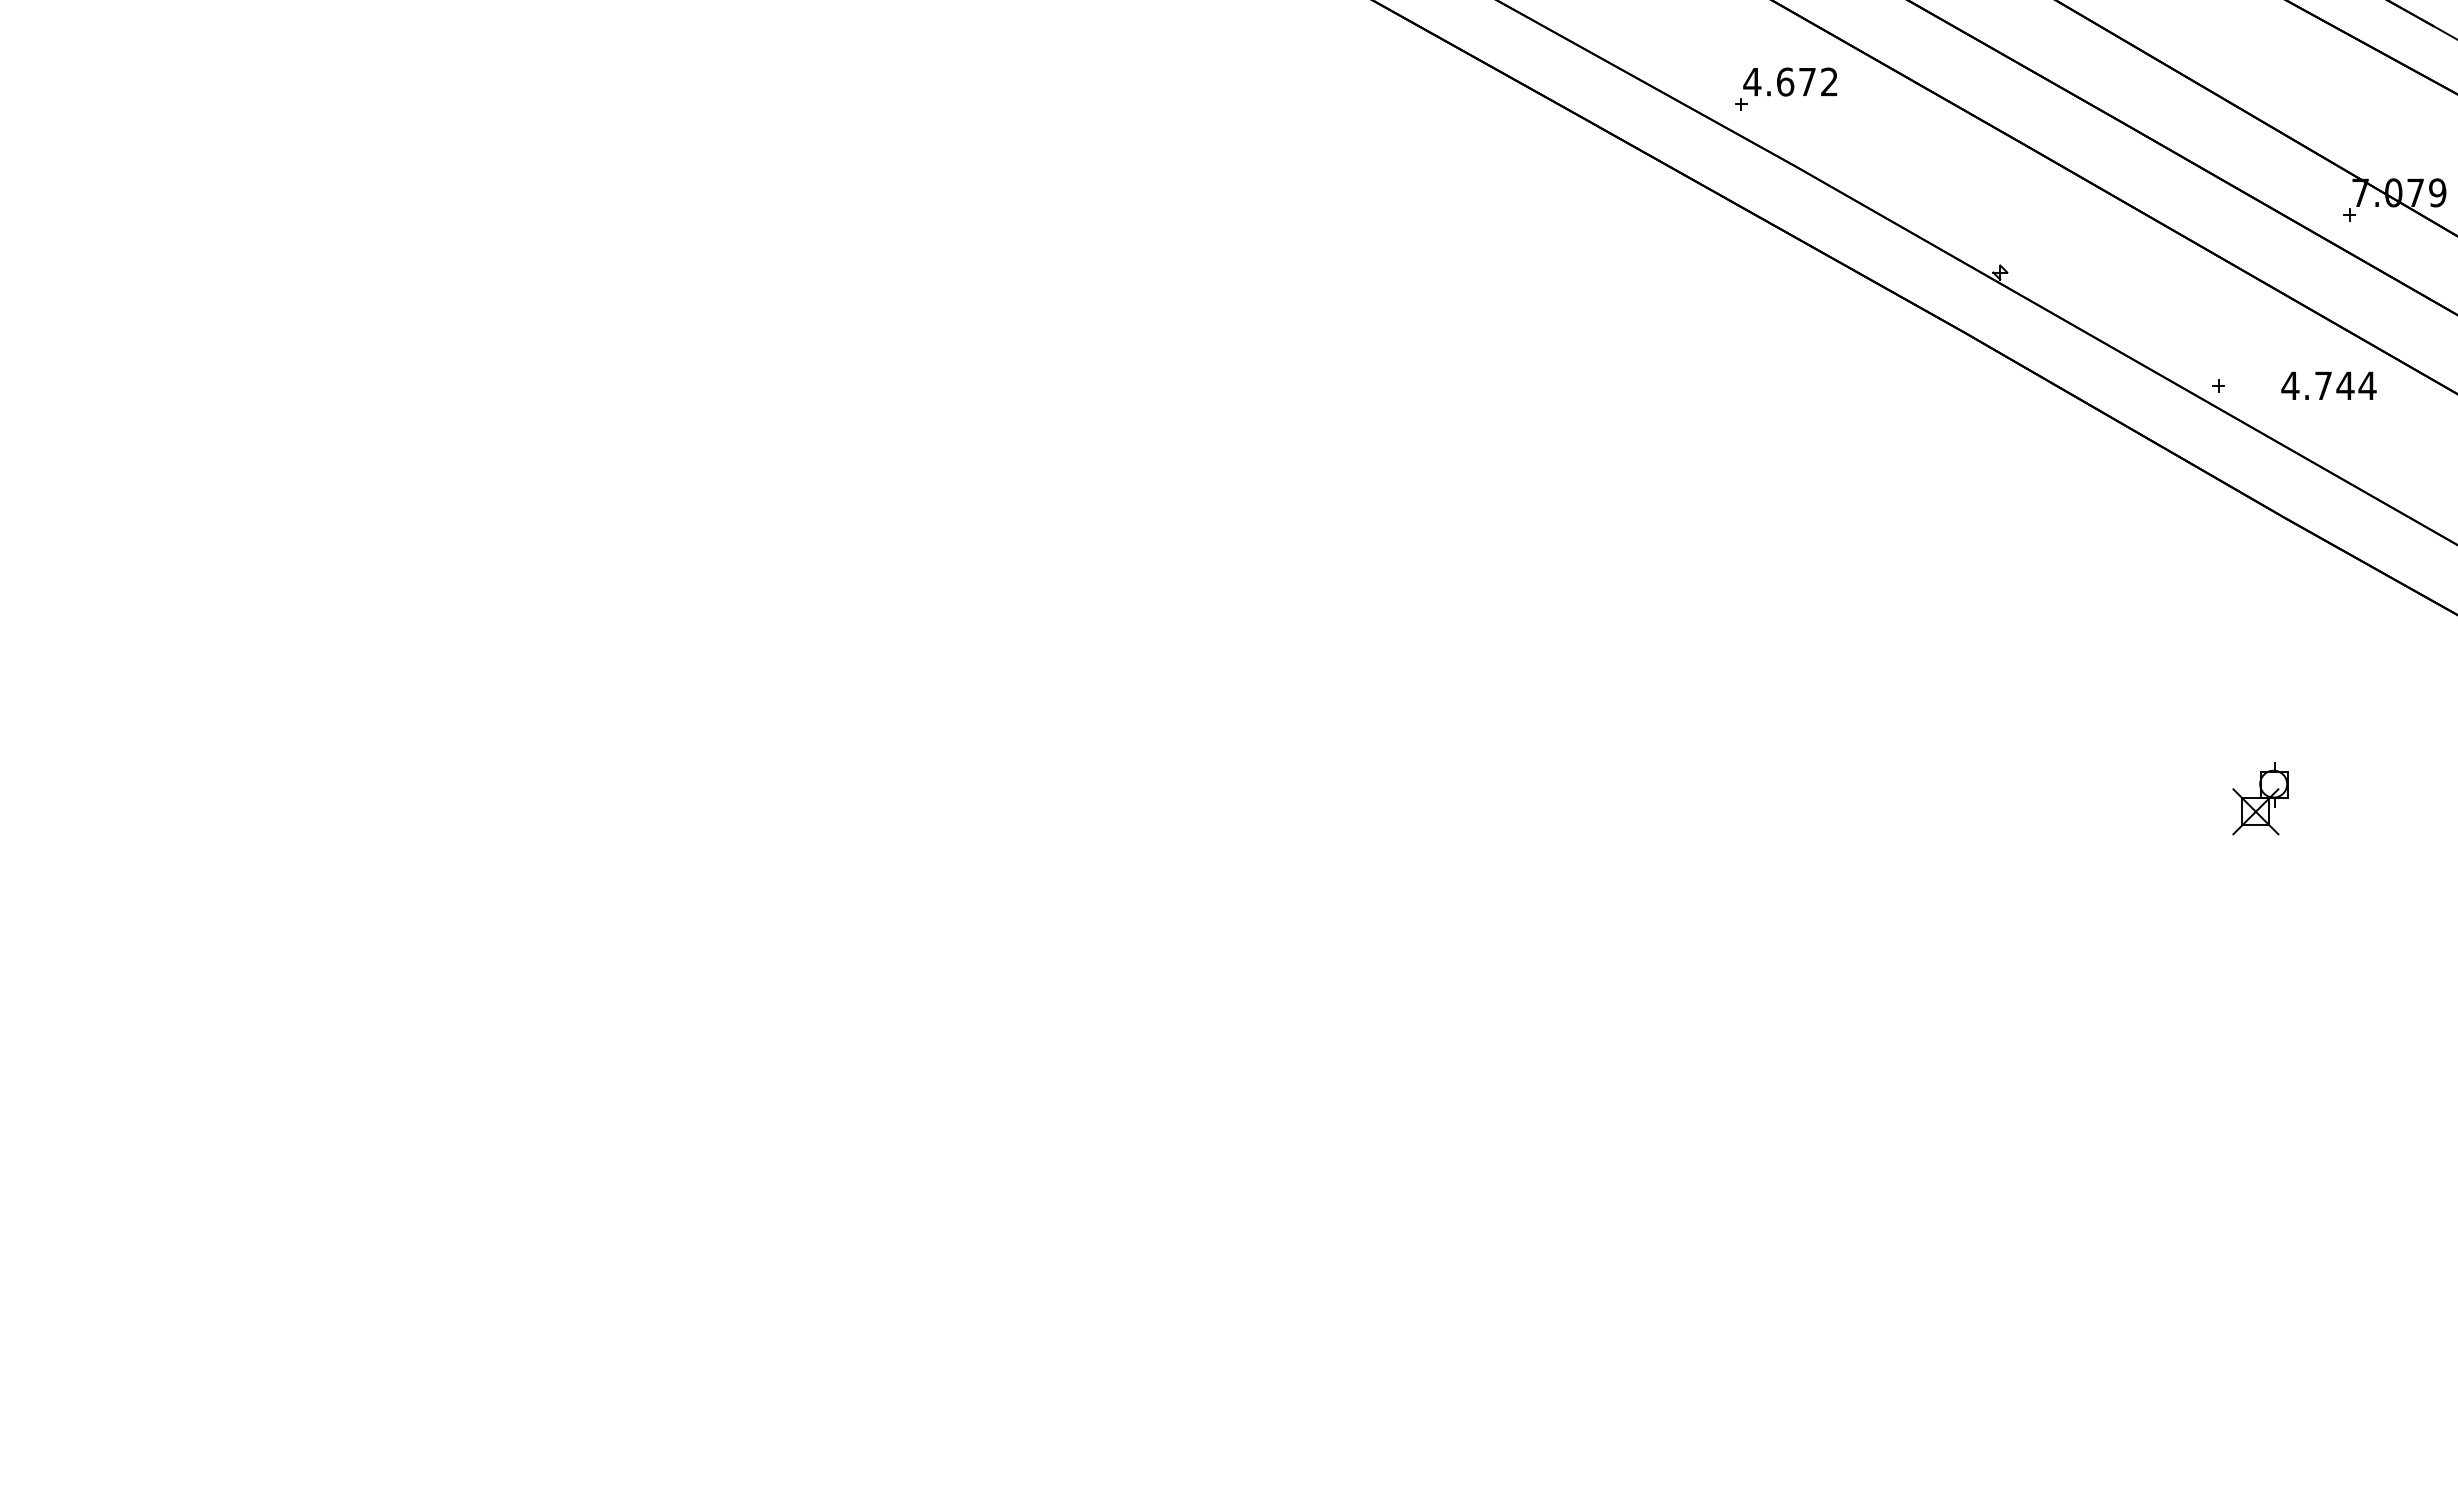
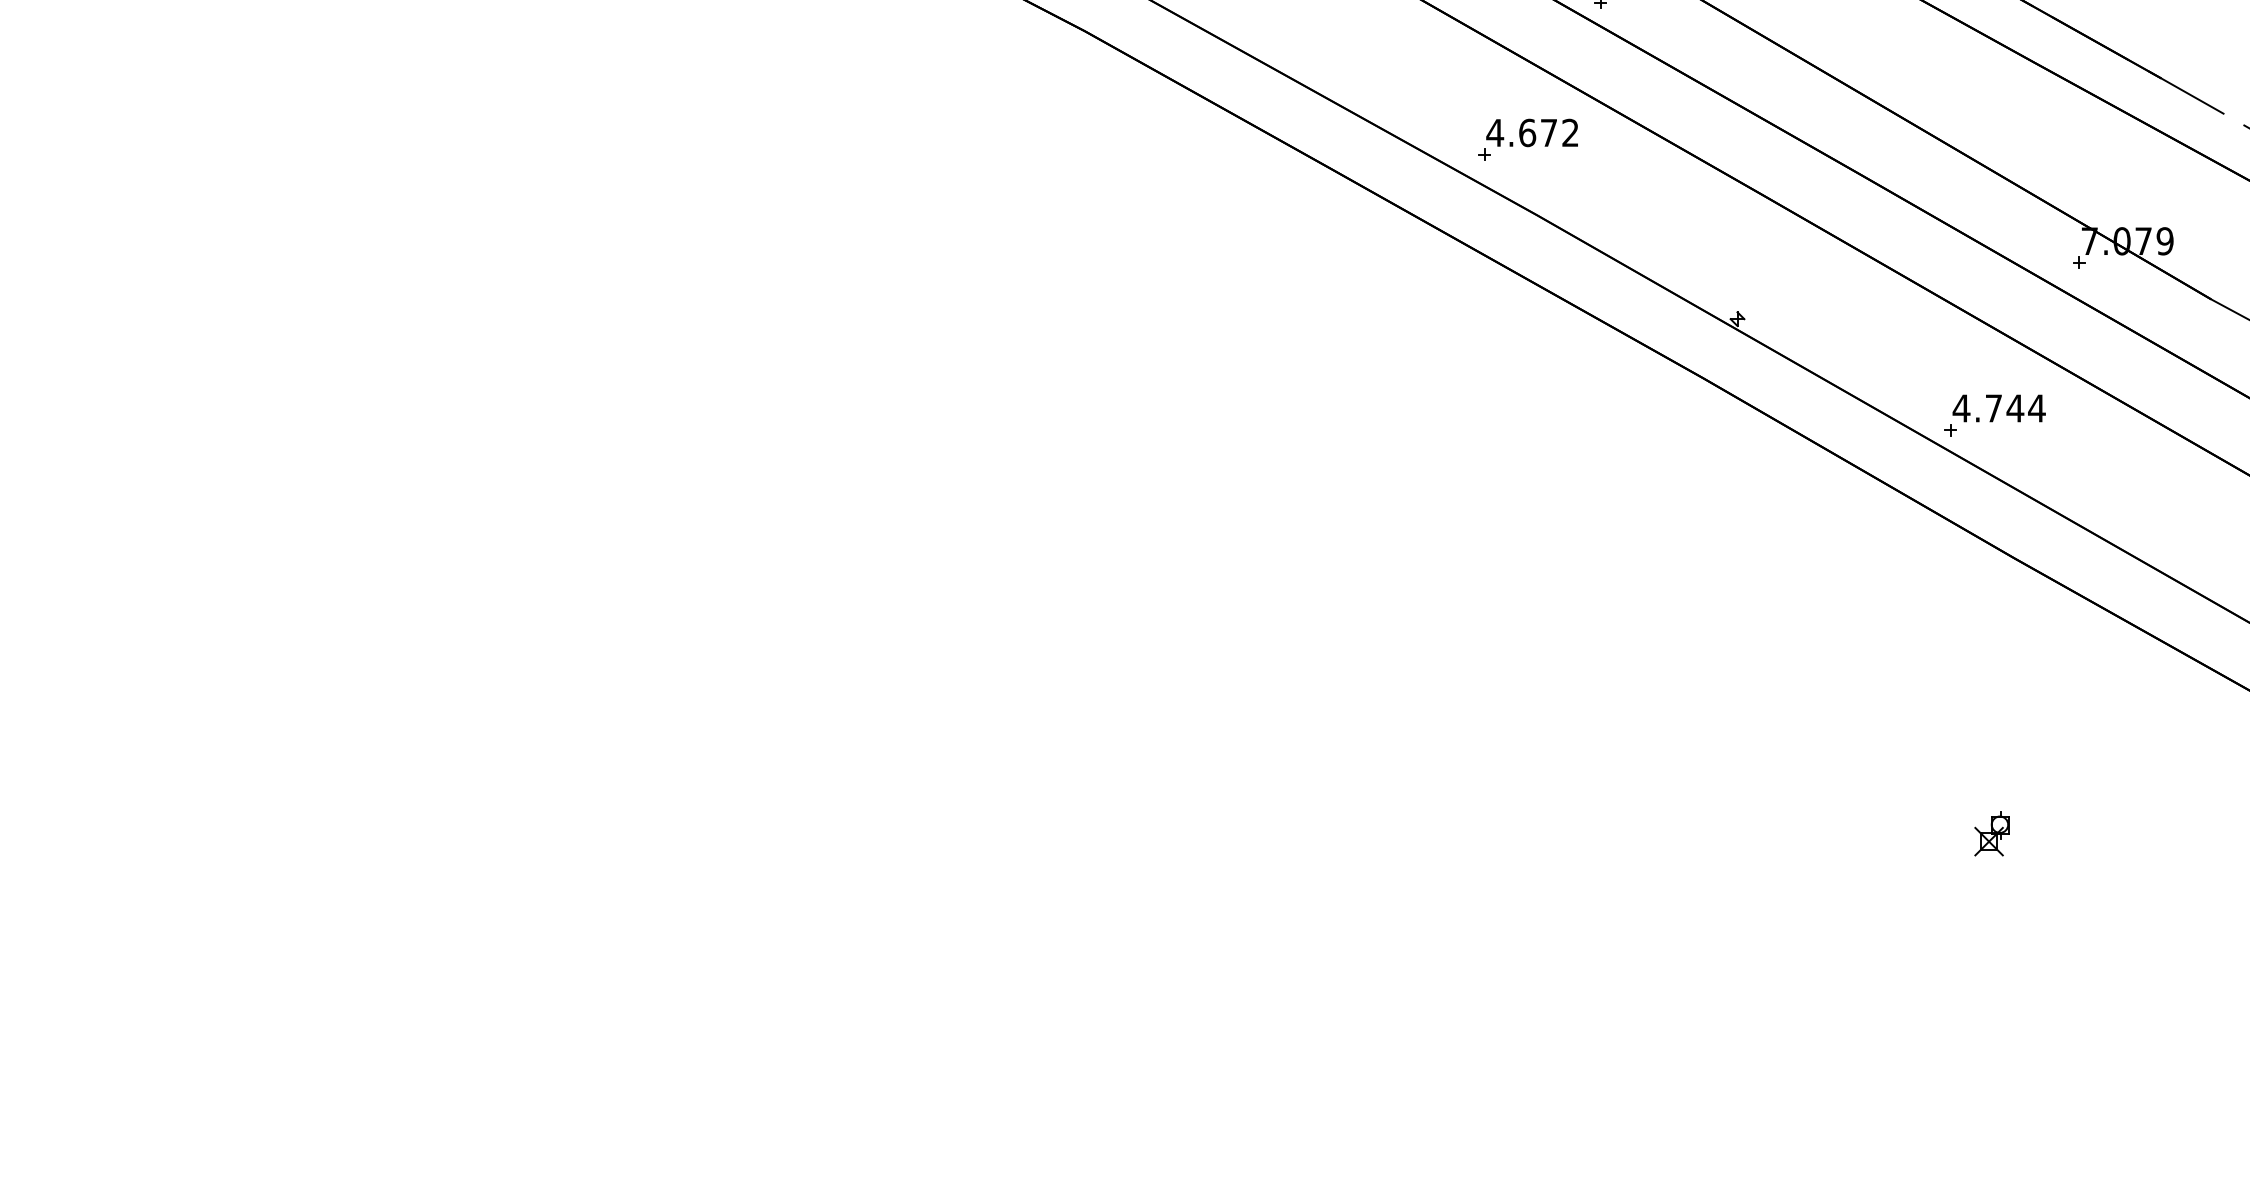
text: (2328, 385) -> (1998, 408), moved
part: (2260, 798) -> (1991, 833), size x0.62

